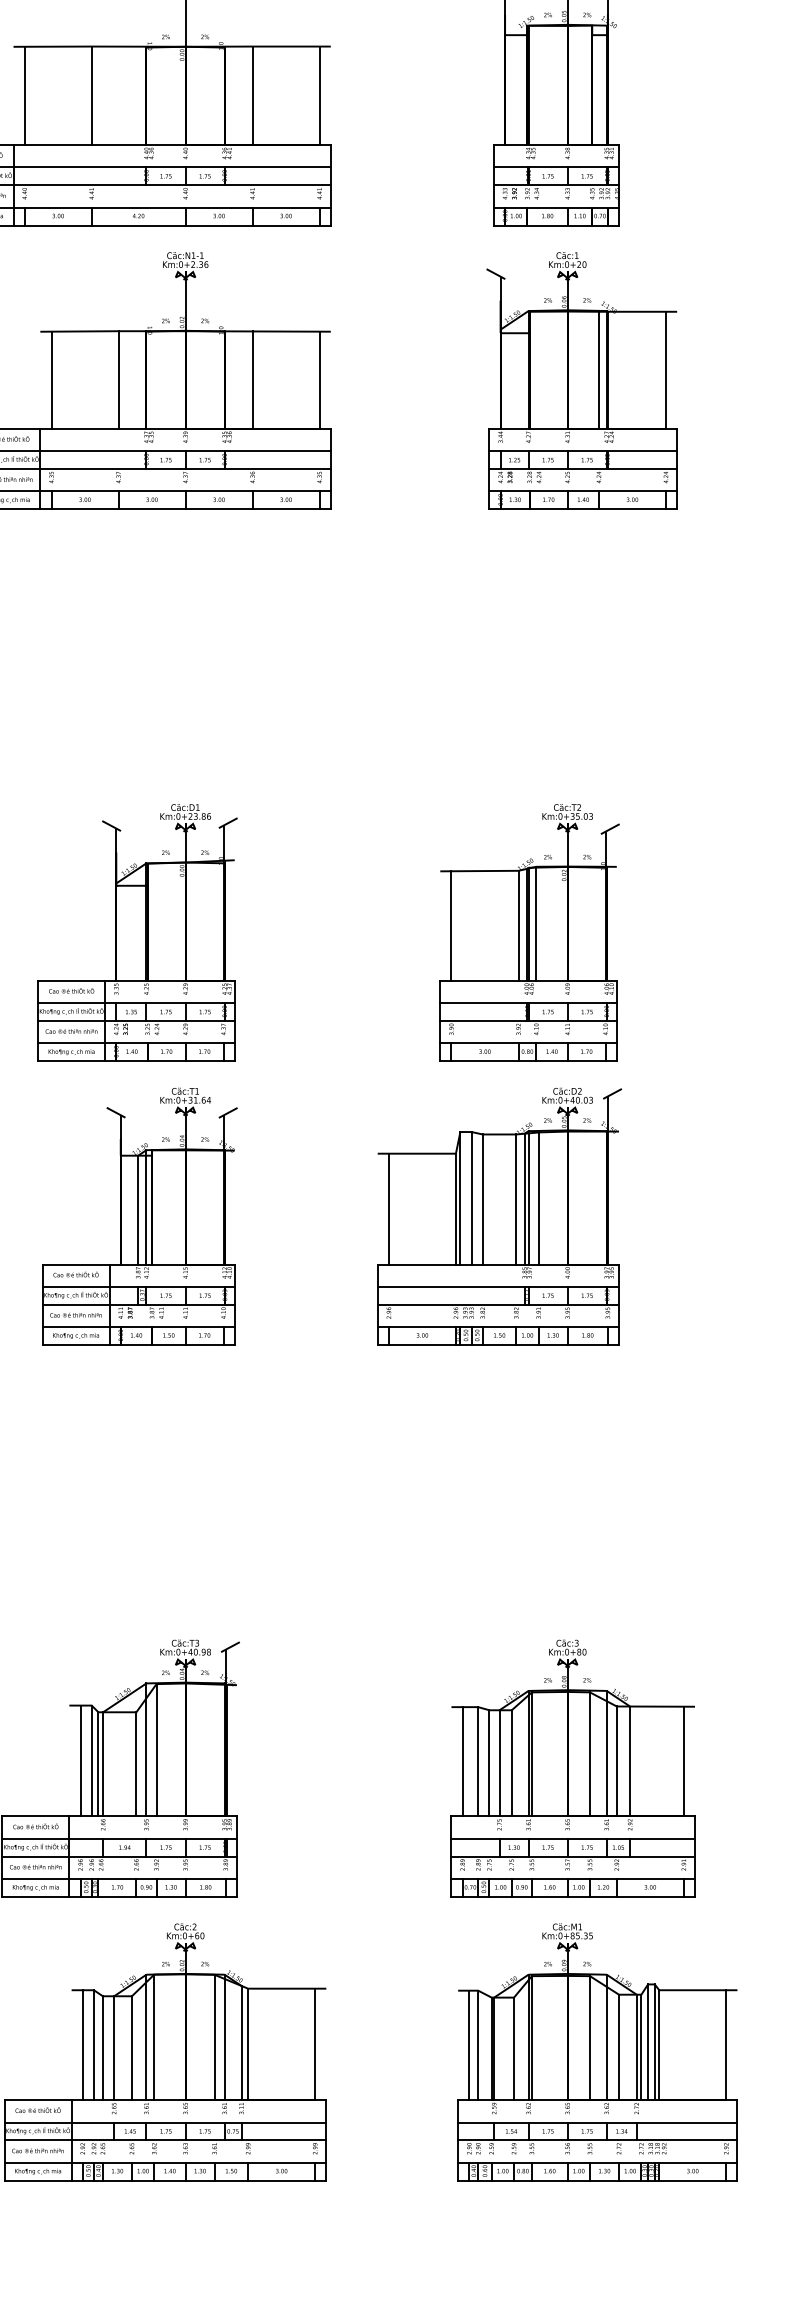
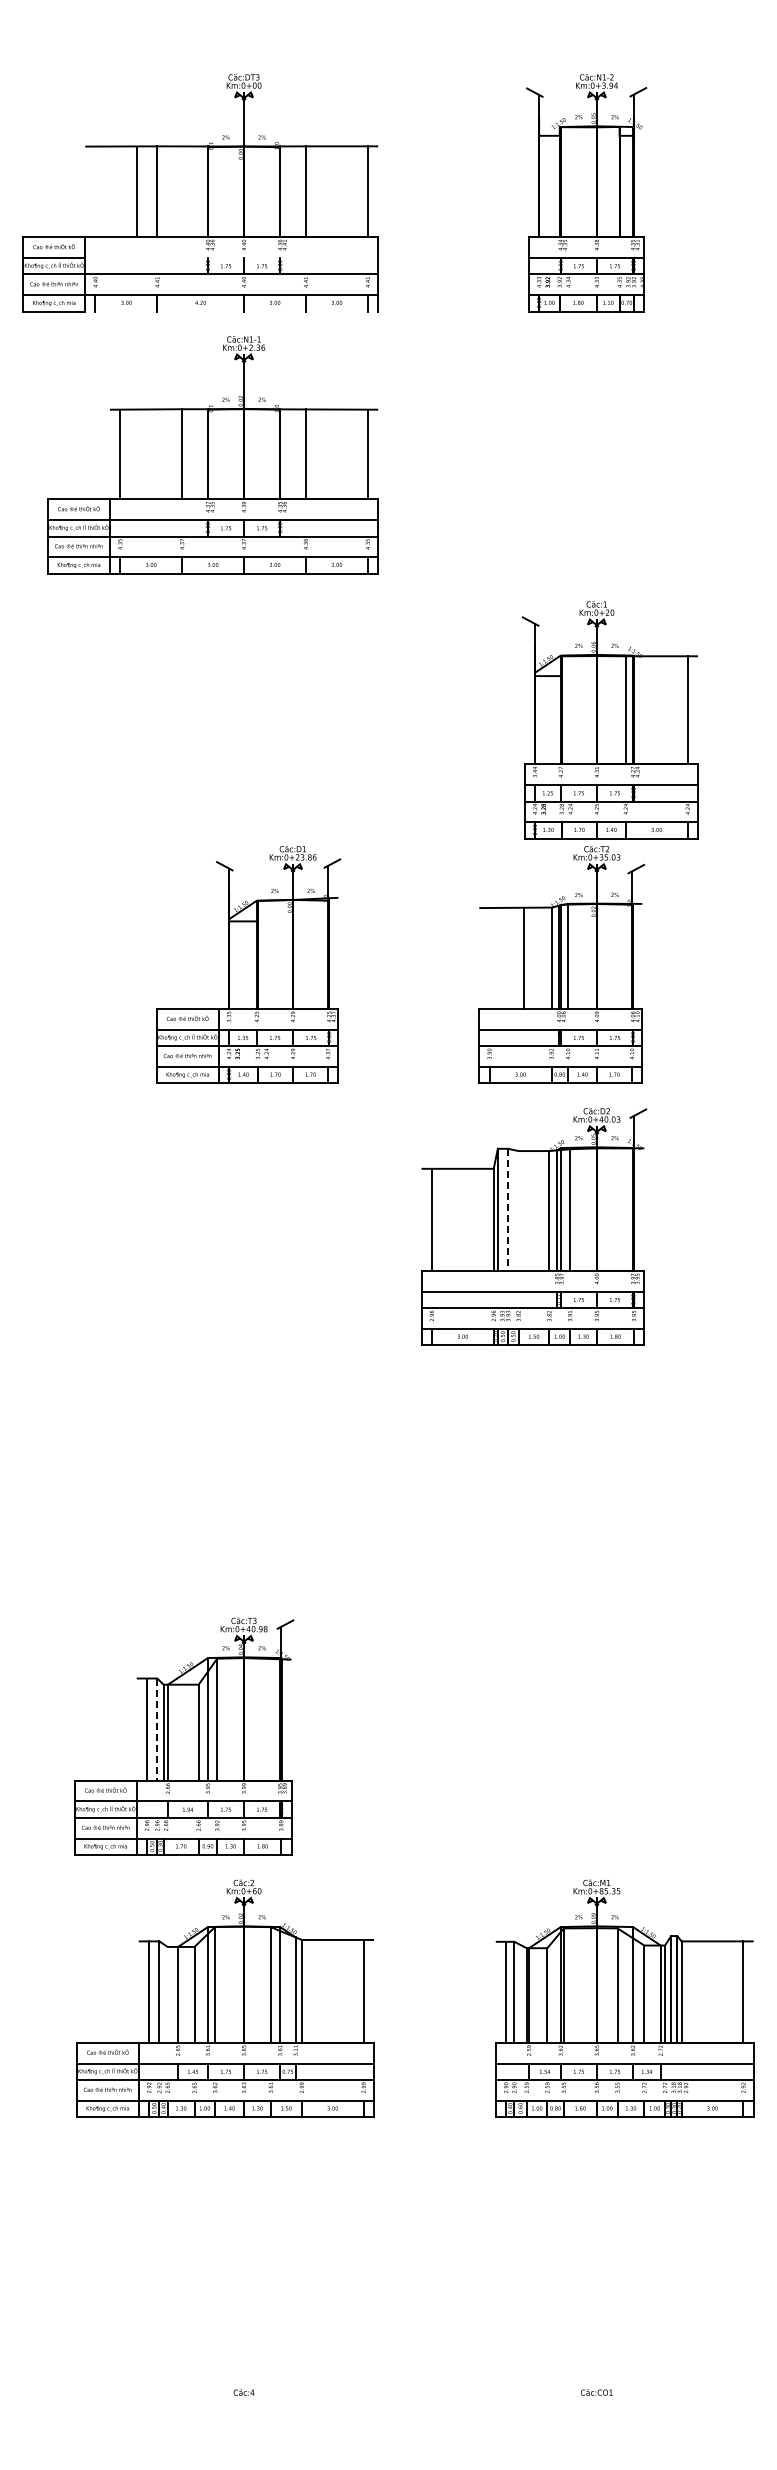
line: (24, 95) -> (137, 191), moved
line: (171, 166) -> (231, 257), removed
line: (171, 225) -> (231, 311), removed
part: (581, 381) -> (609, 720), moved
line: (451, 925) -> (523, 958), moved
part: (137, 932) -> (248, 964), moved
line: (471, 1198) -> (508, 1210), solid -> dashed
line: (482, 1199) -> (518, 1211), removed
part: (139, 1216) -> (201, 1226), removed
line: (91, 1761) -> (157, 1730), solid -> dashed
part: (573, 1768) -> (602, 1736), removed
line: (102, 2047) -> (167, 1994), removed

